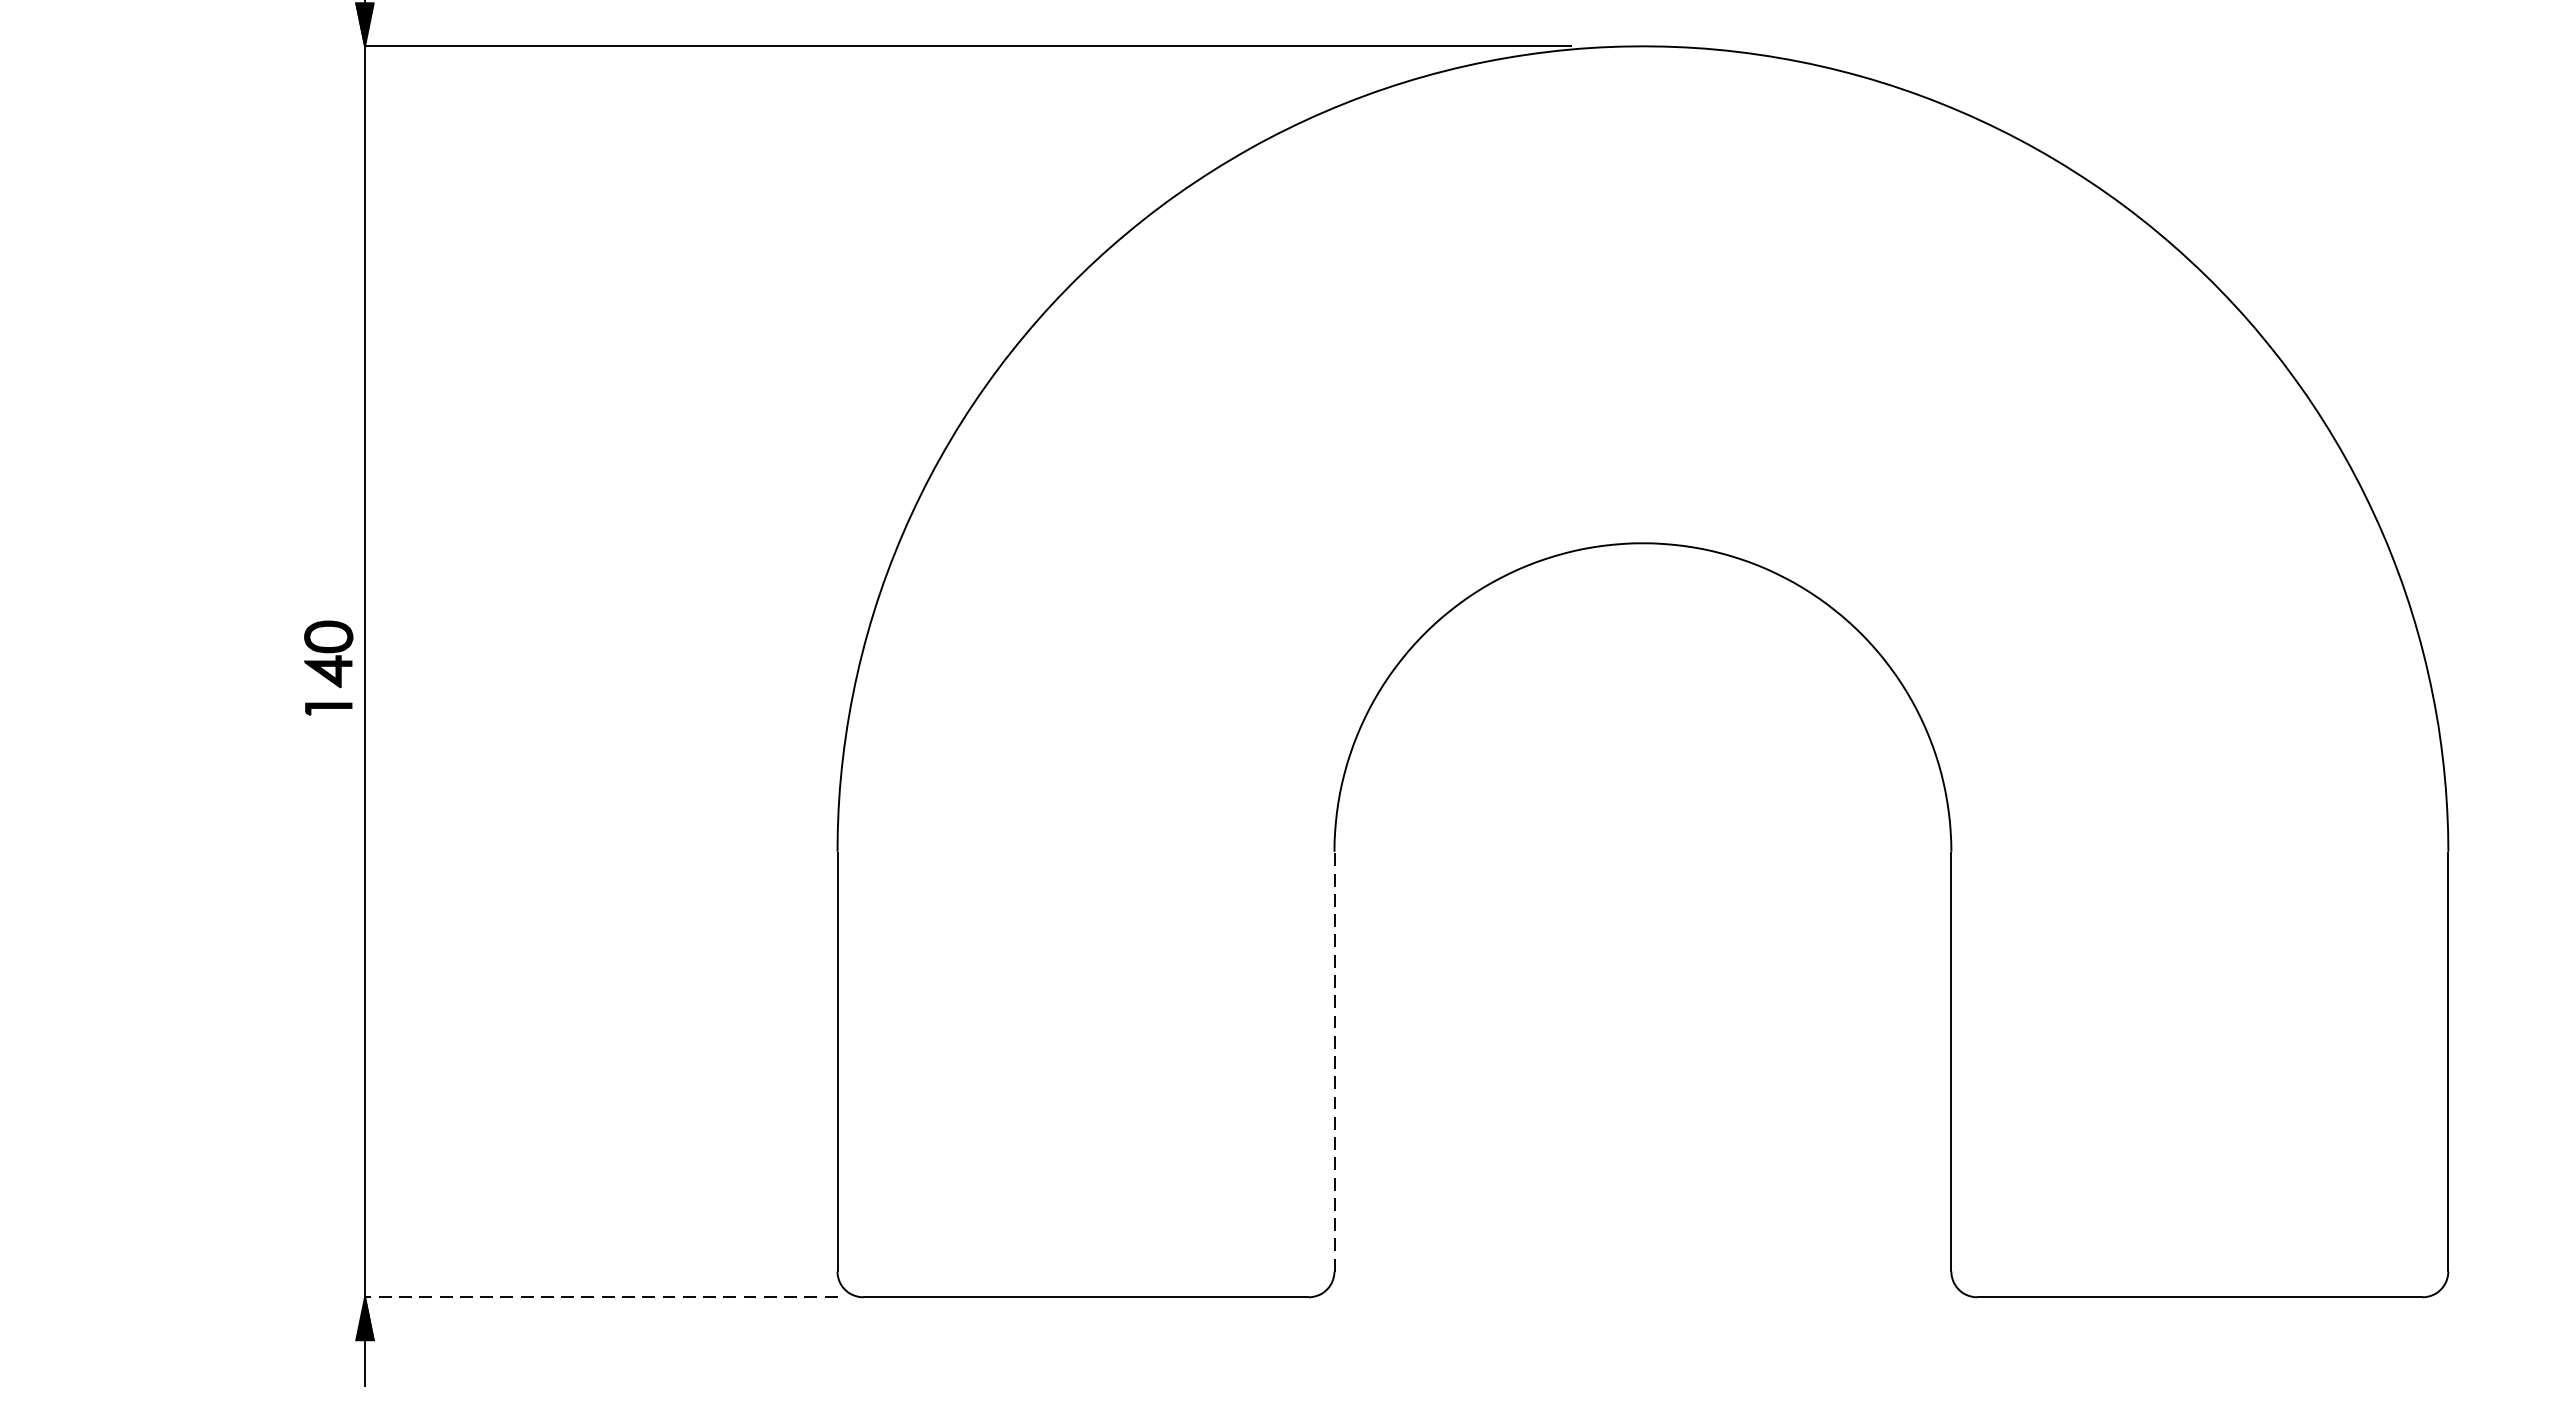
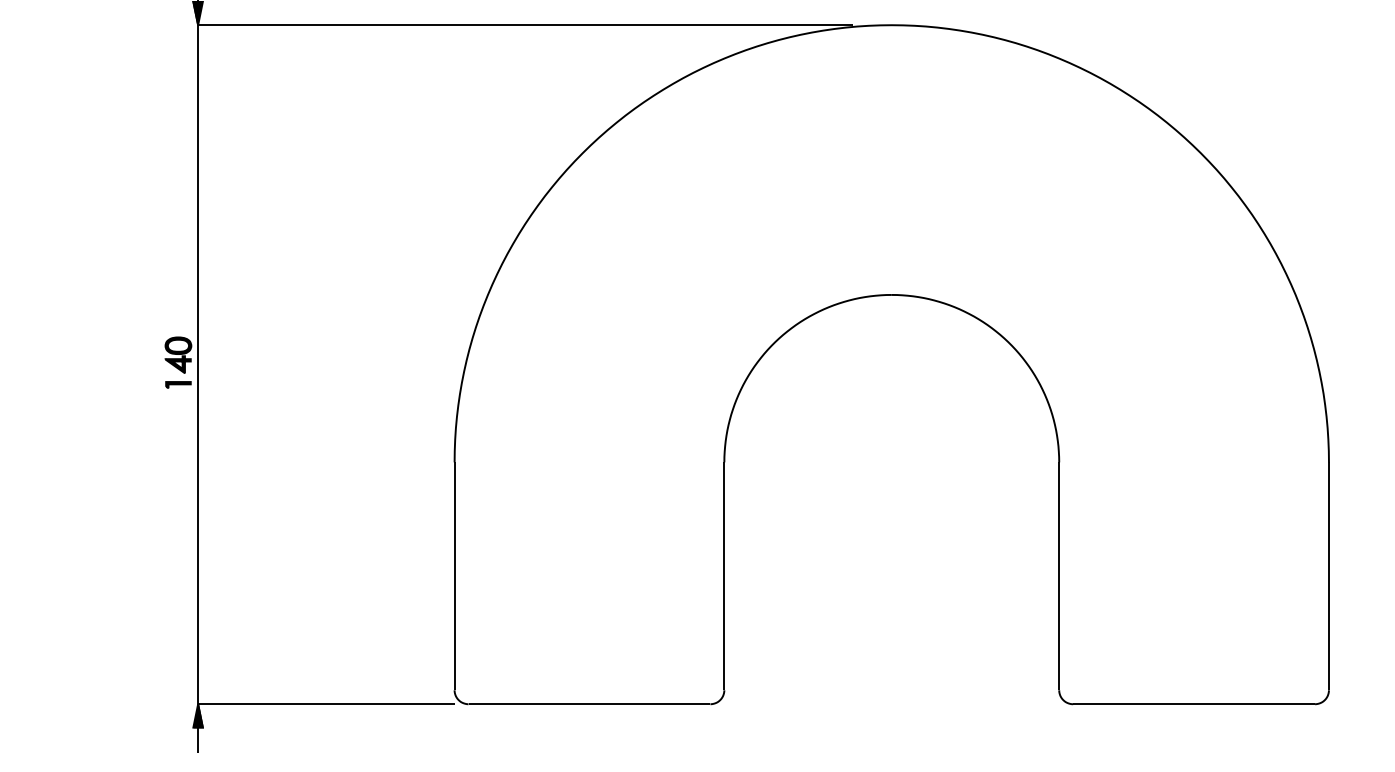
line: (1334, 1061) -> (724, 576), dashed -> solid
line: (599, 1297) -> (325, 704), dashed -> solid

